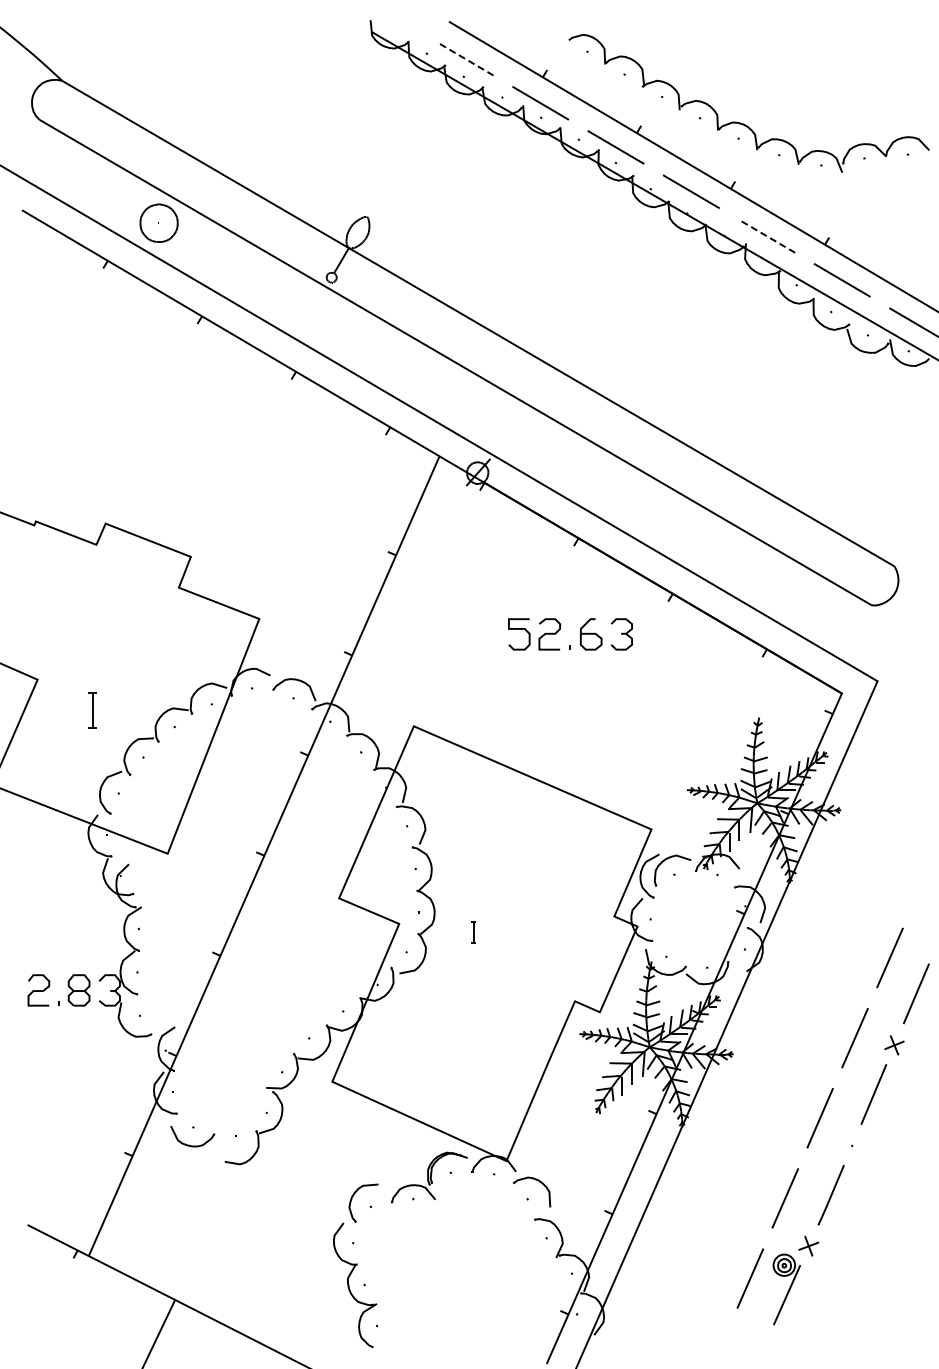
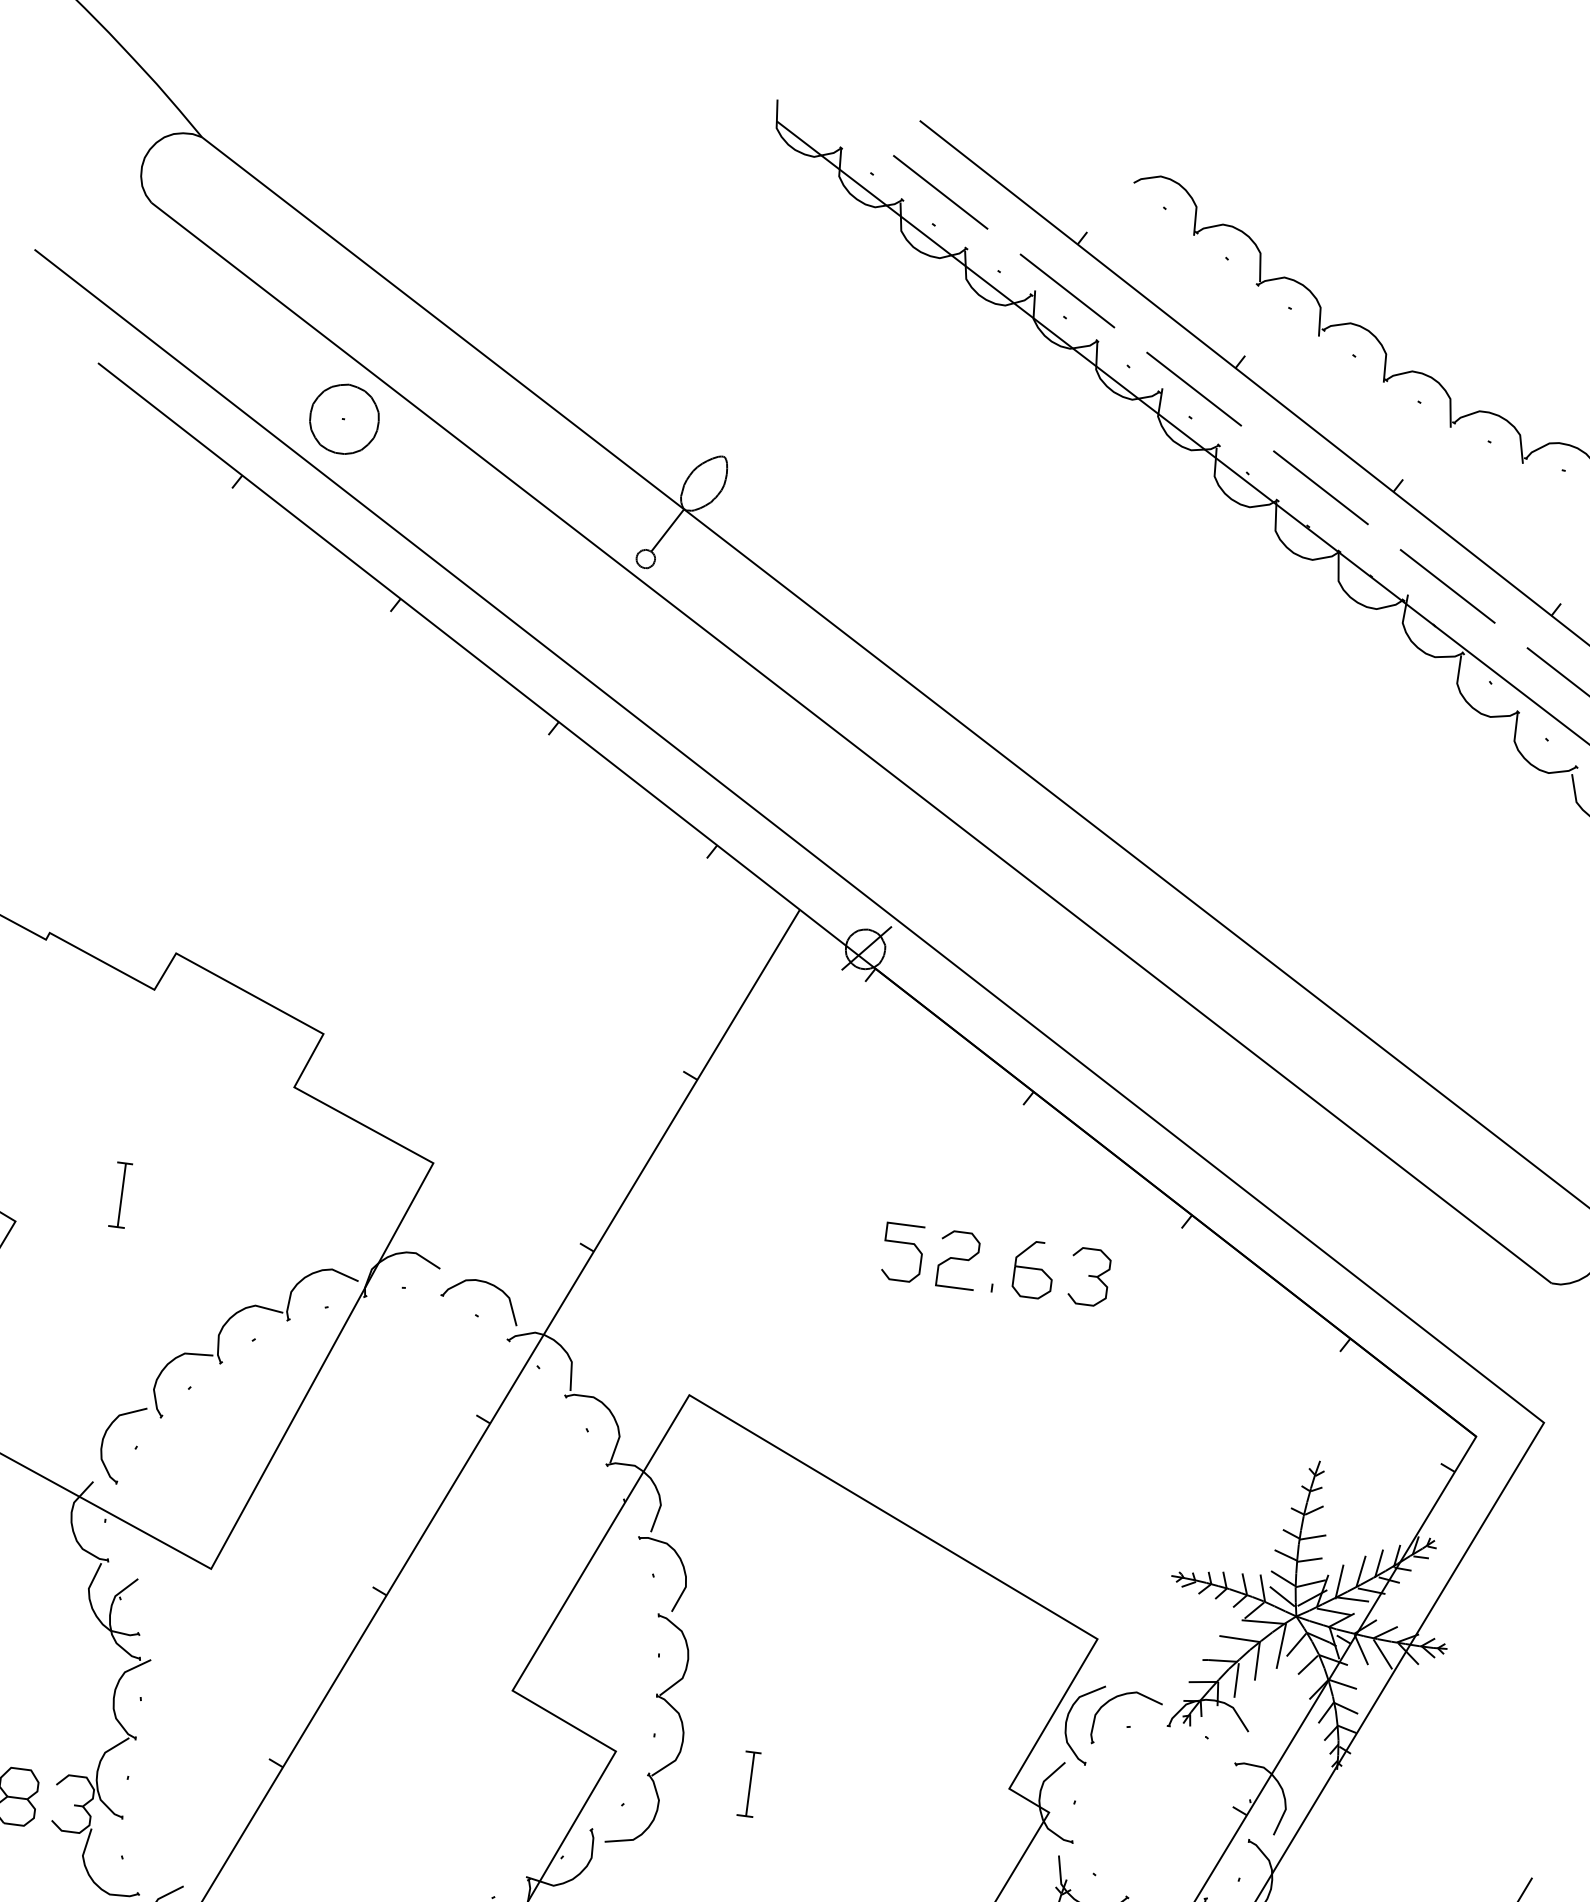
line: (465, 58) -> (941, 191), dashed -> solid
line: (766, 236) -> (1447, 586), dashed -> solid
part: (92, 710) -> (120, 1195), moved
part: (473, 932) -> (749, 1784), size x1.67

